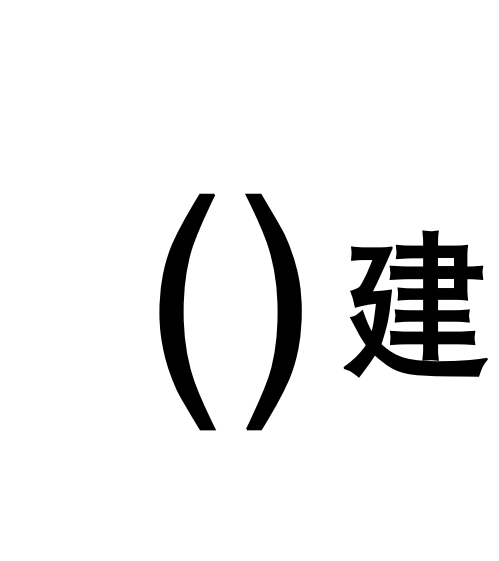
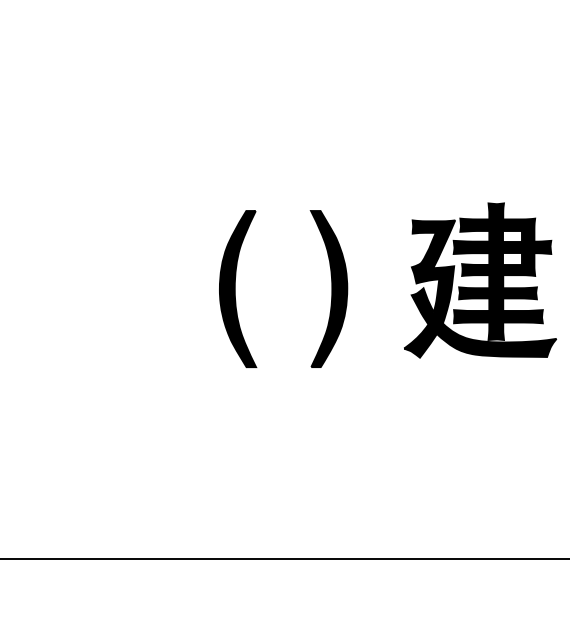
part: (188, 311) -> (238, 288), size x0.62
part: (272, 311) -> (328, 288), size x0.62

